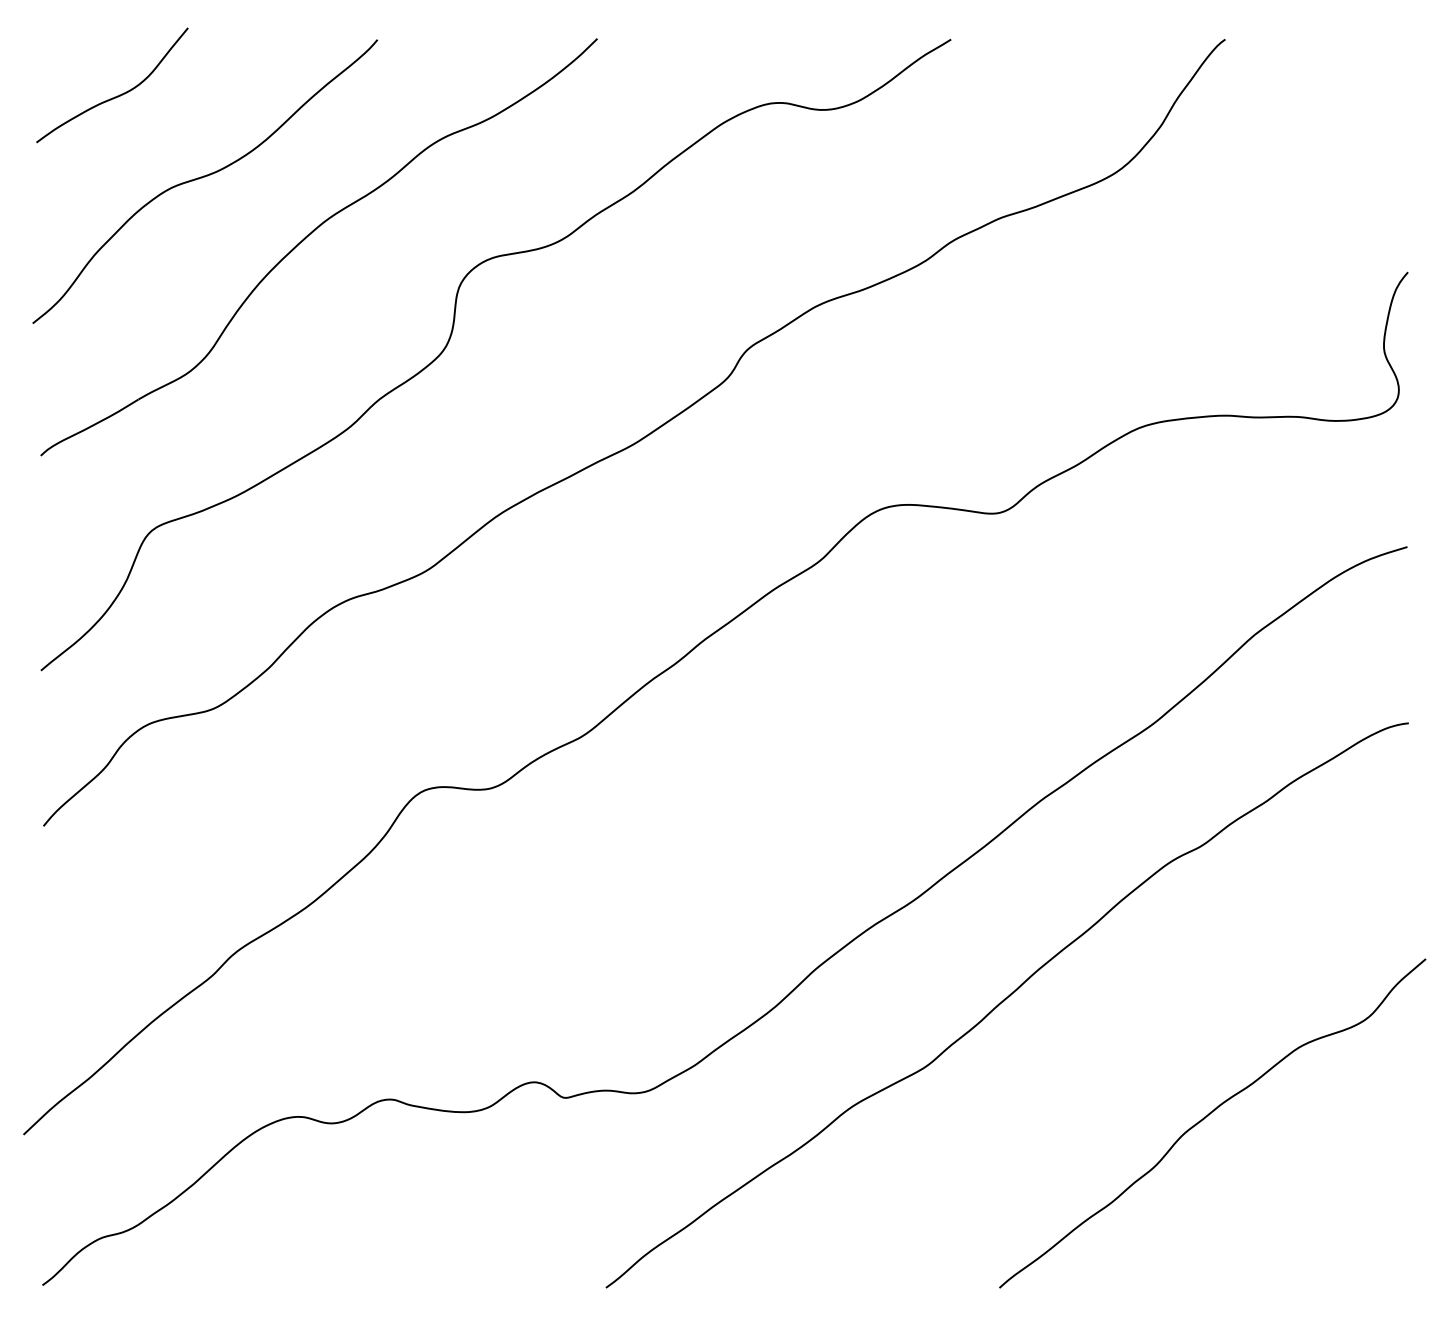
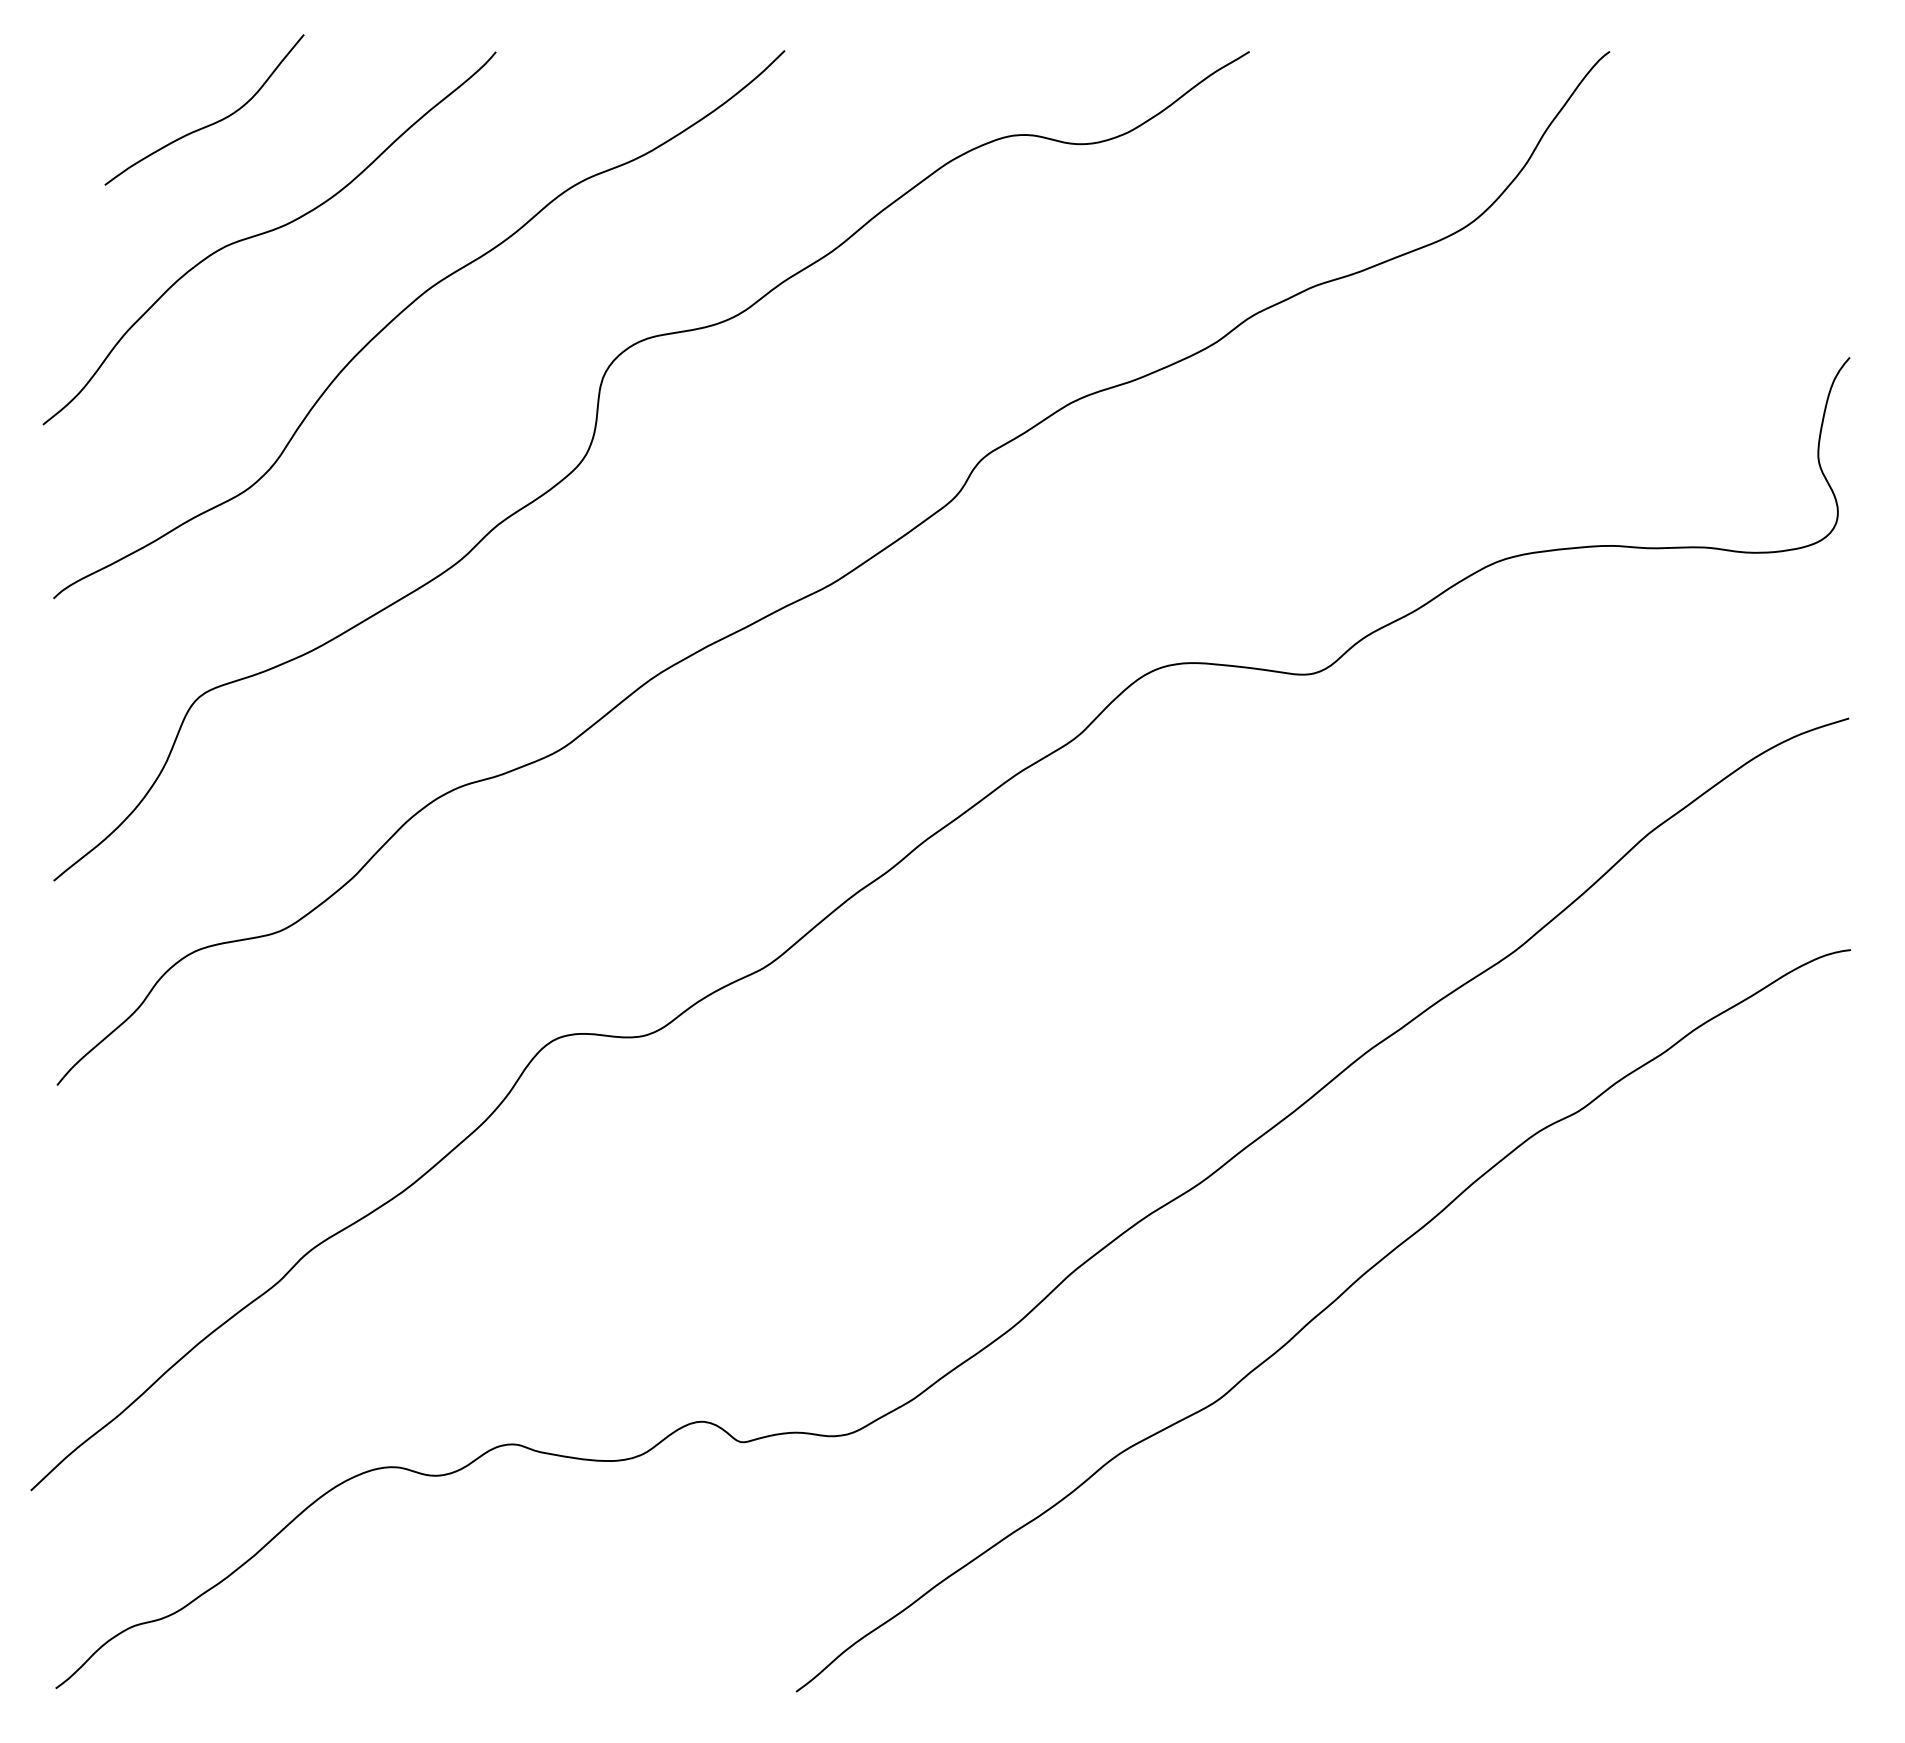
curve: (115, 96) -> (208, 124), moved
curve: (1206, 1117) -> (1585, 1467), removed

